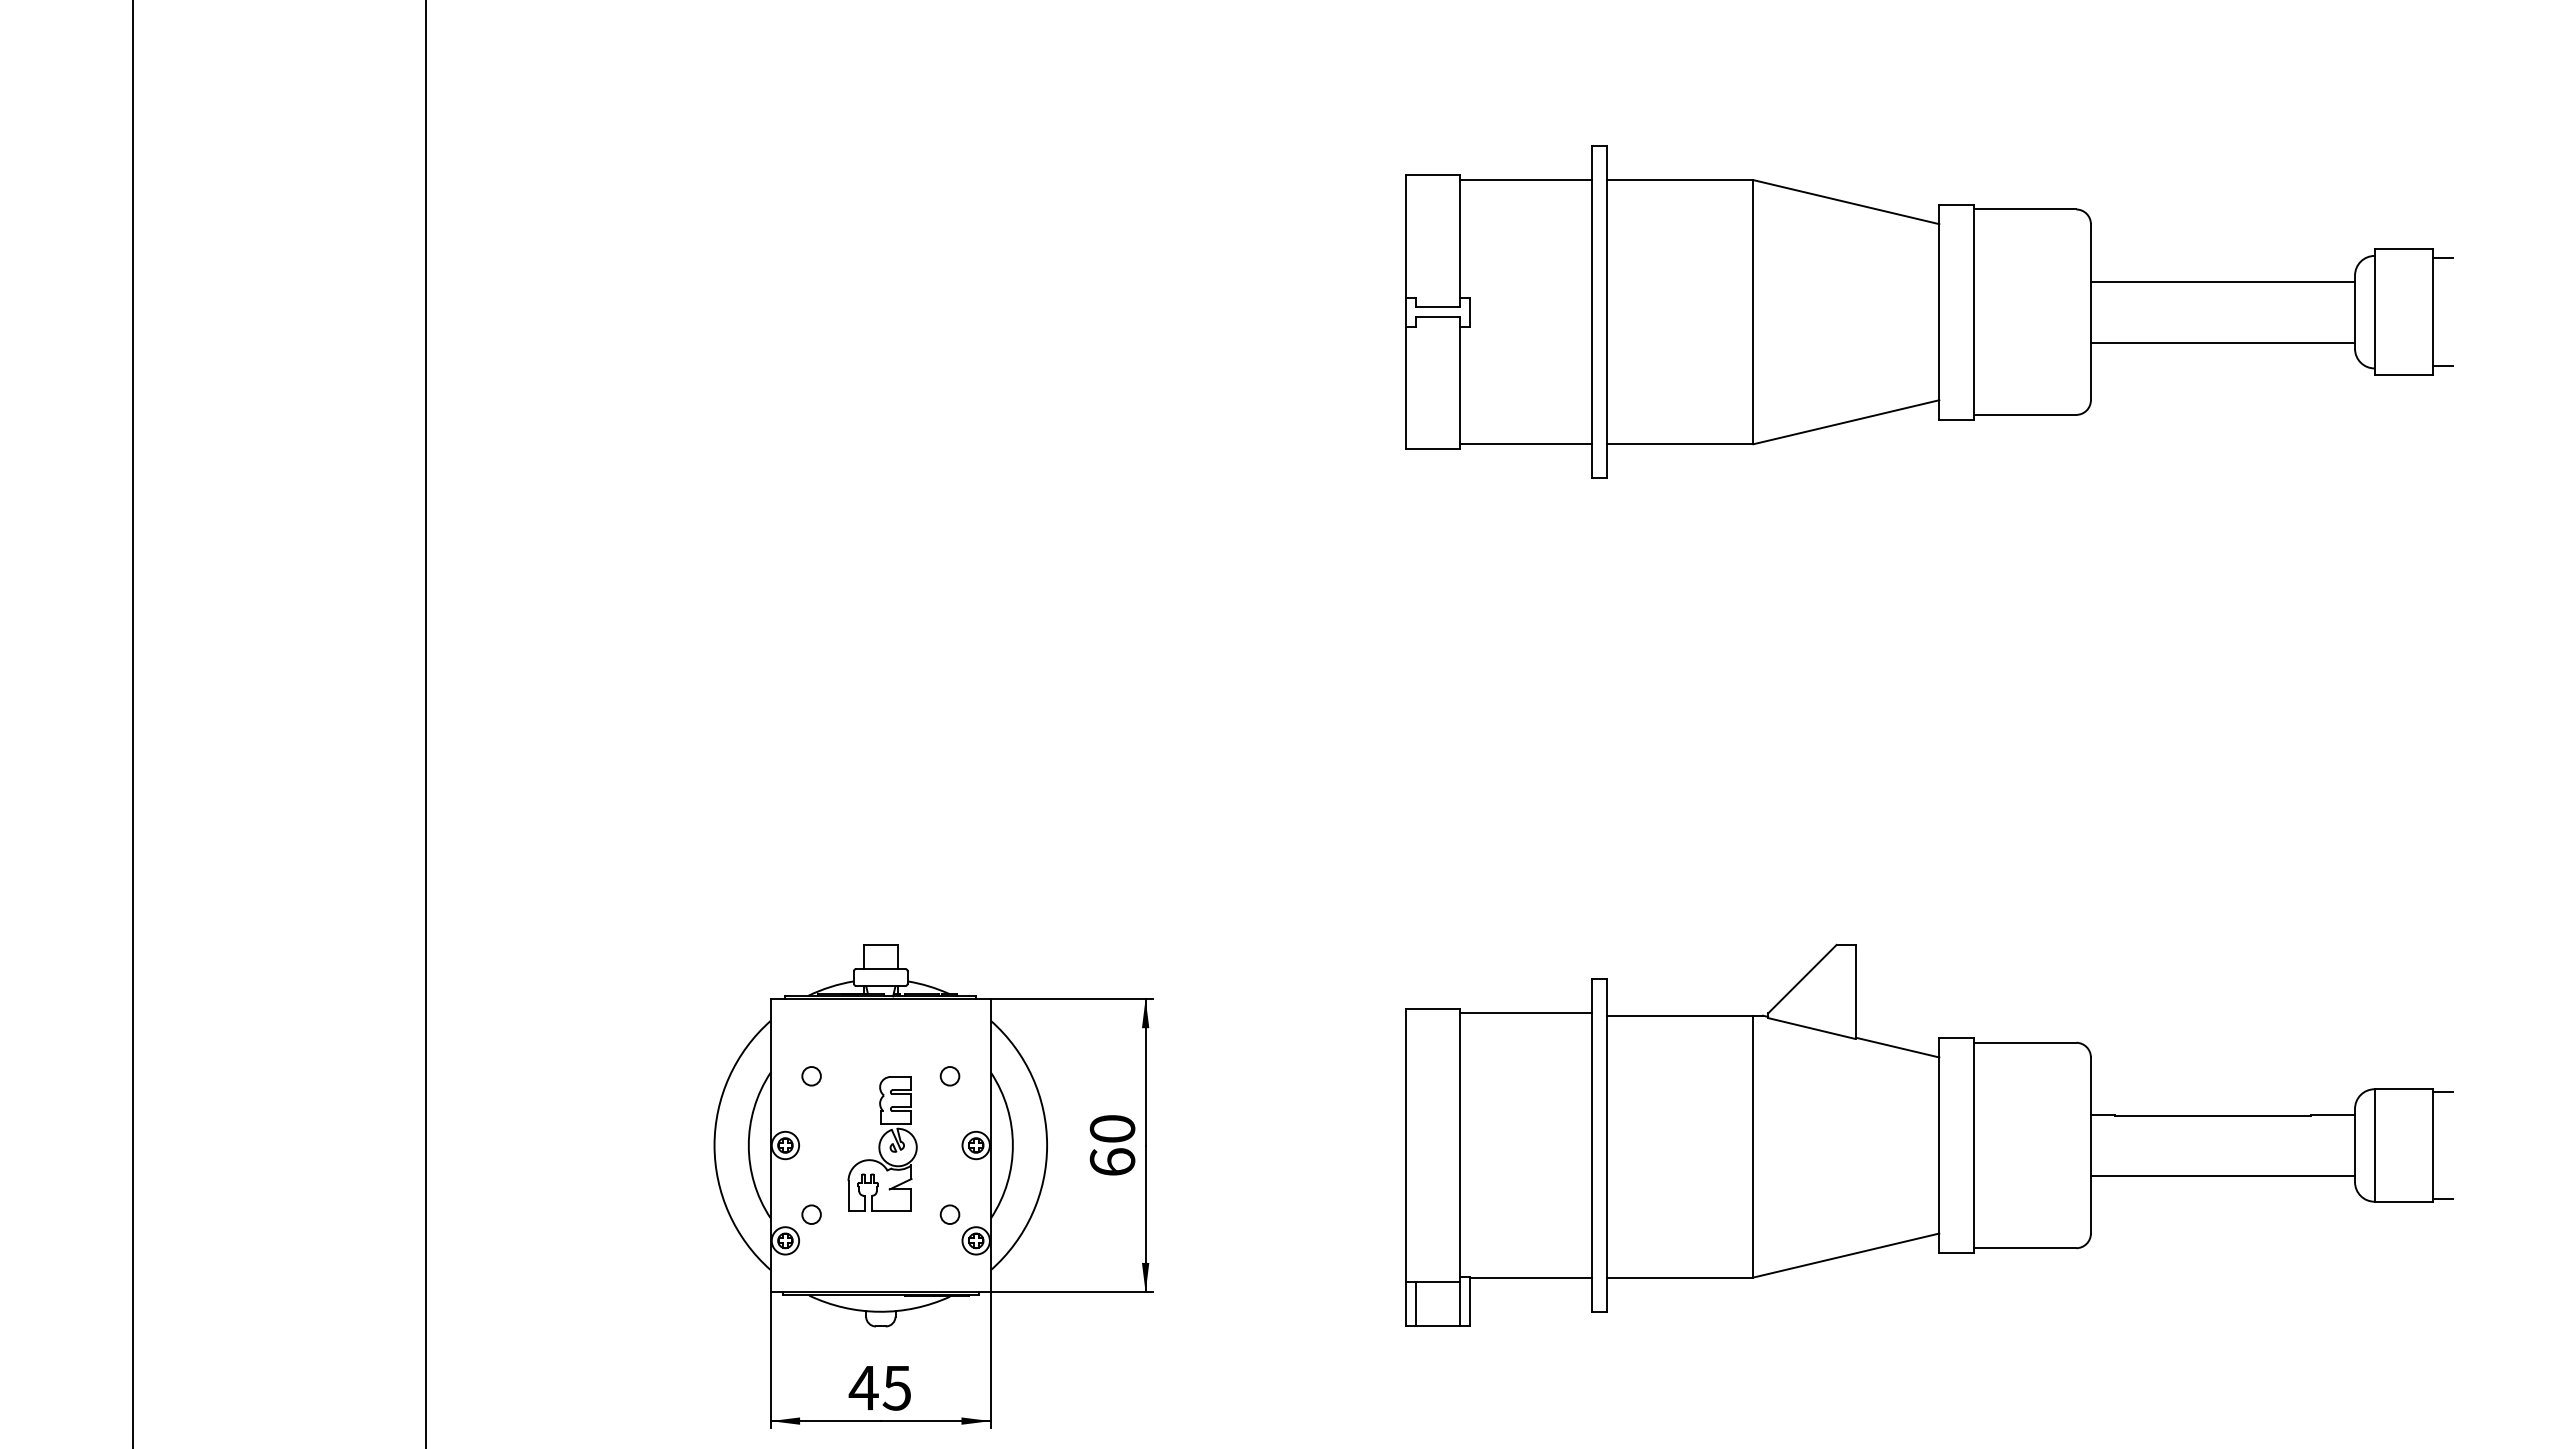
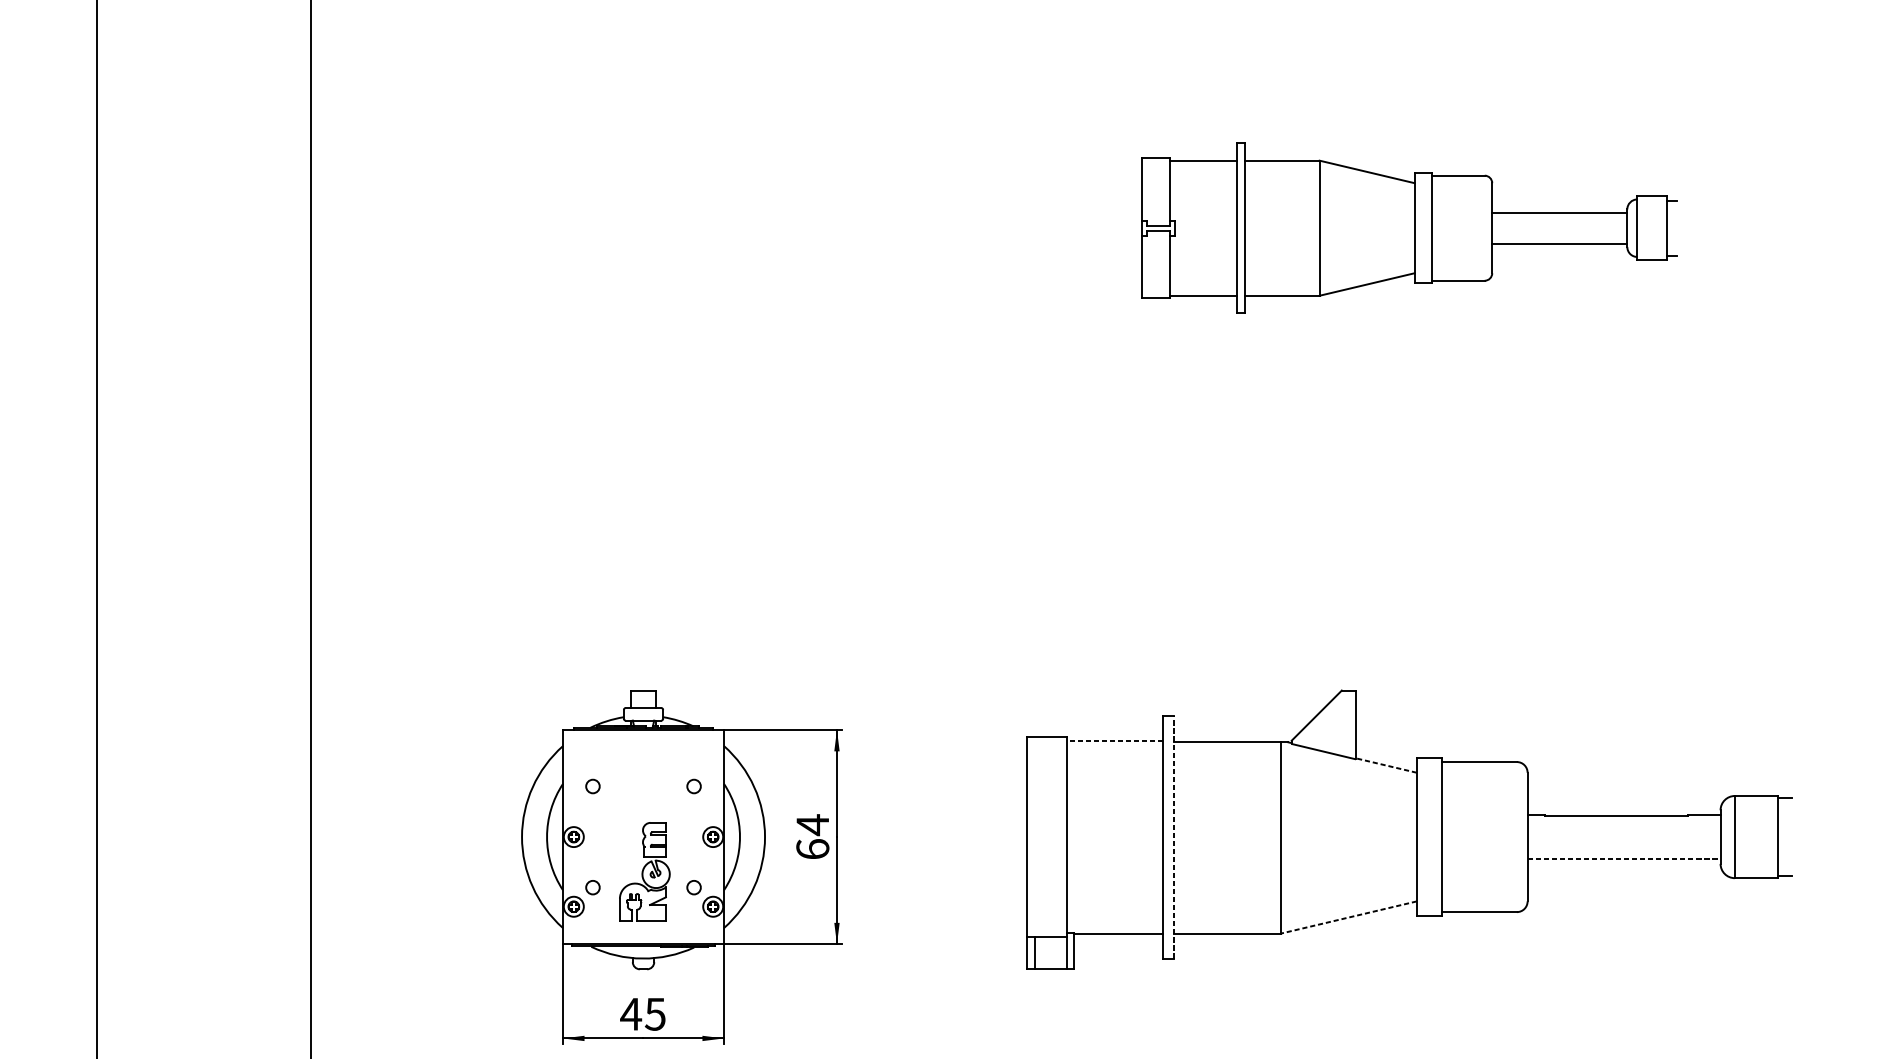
part: (1929, 311) -> (1409, 227), size x0.7
line: (1525, 1013) -> (1114, 740), solid -> dashed
line: (1897, 1047) -> (1386, 765), solid -> dashed
text: (1112, 1129) -> (812, 825), 60 -> 64
part: (882, 1143) -> (644, 871), moved
line: (1606, 1145) -> (1173, 837), solid -> dashed
line: (2223, 1176) -> (1624, 859), solid -> dashed
line: (1845, 1255) -> (1348, 917), solid -> dashed

